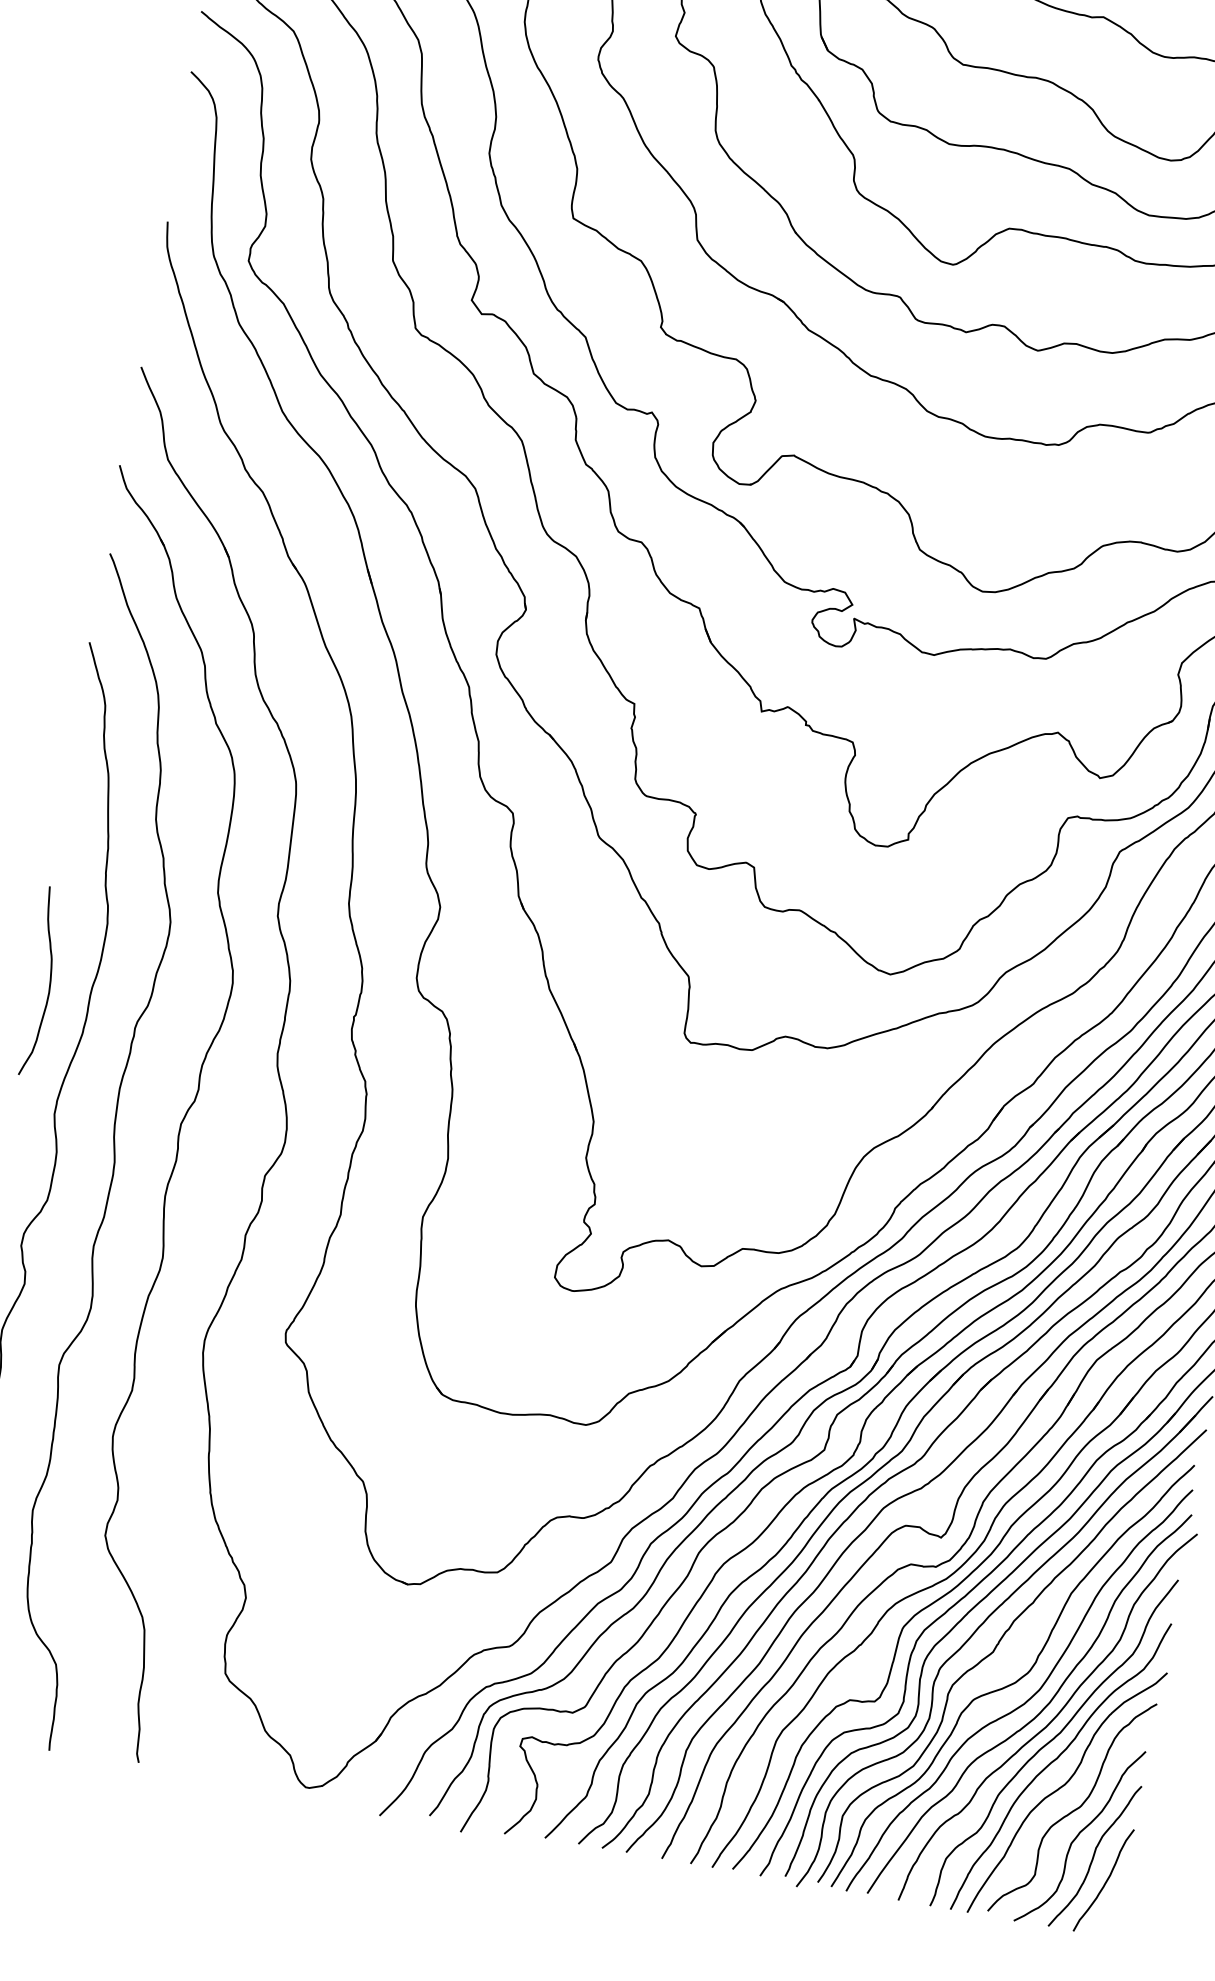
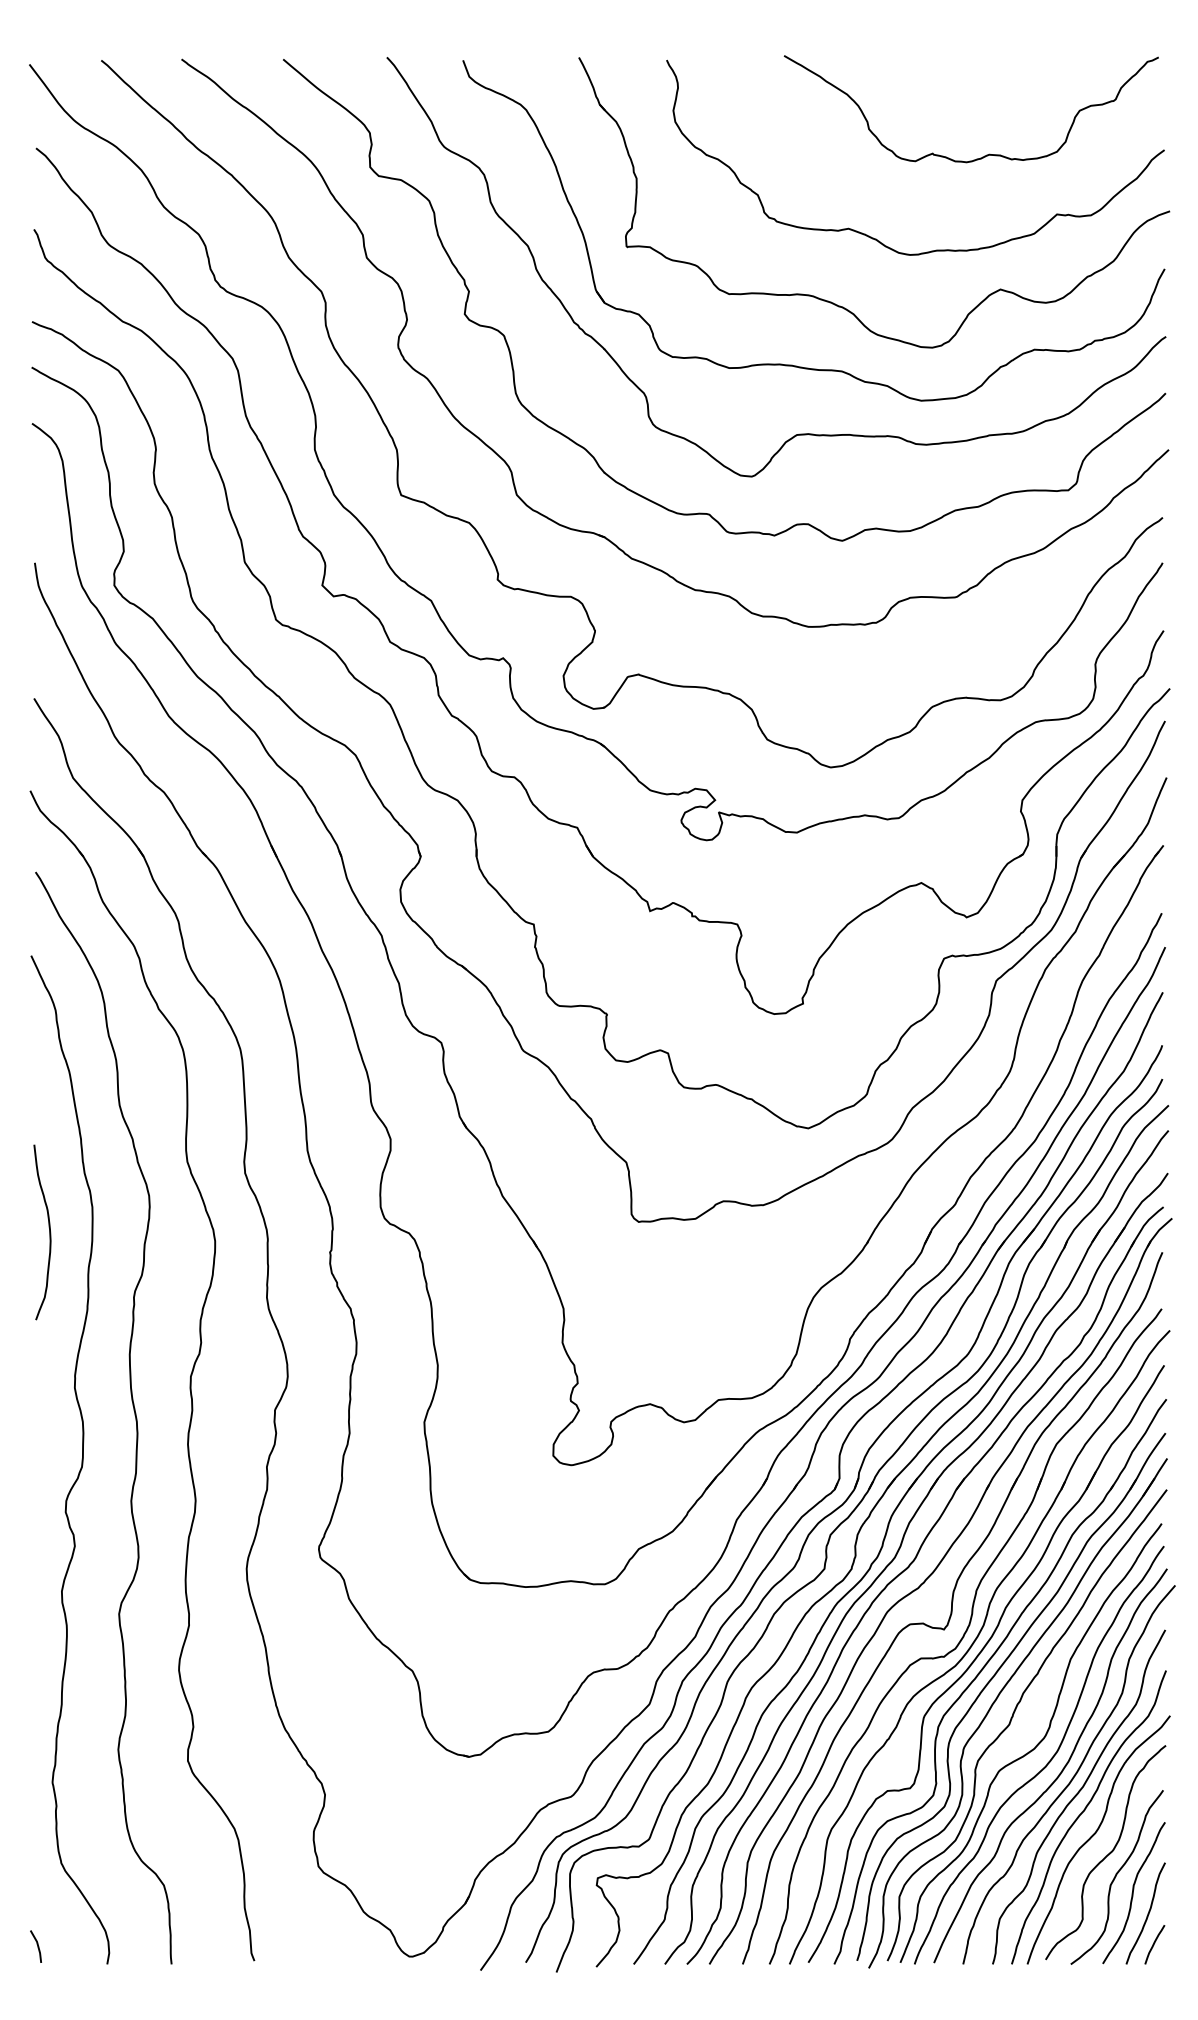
curve: (49, 983) -> (49, 1232), moved
curve: (1107, 1915) -> (1154, 1944), added

